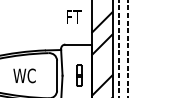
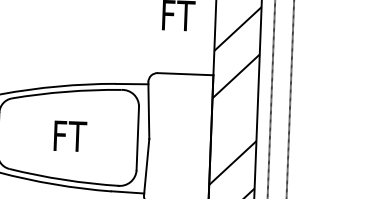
text: (24, 75) -> (68, 135), WC -> FT
part: (79, 75) -> (185, 139), removed

